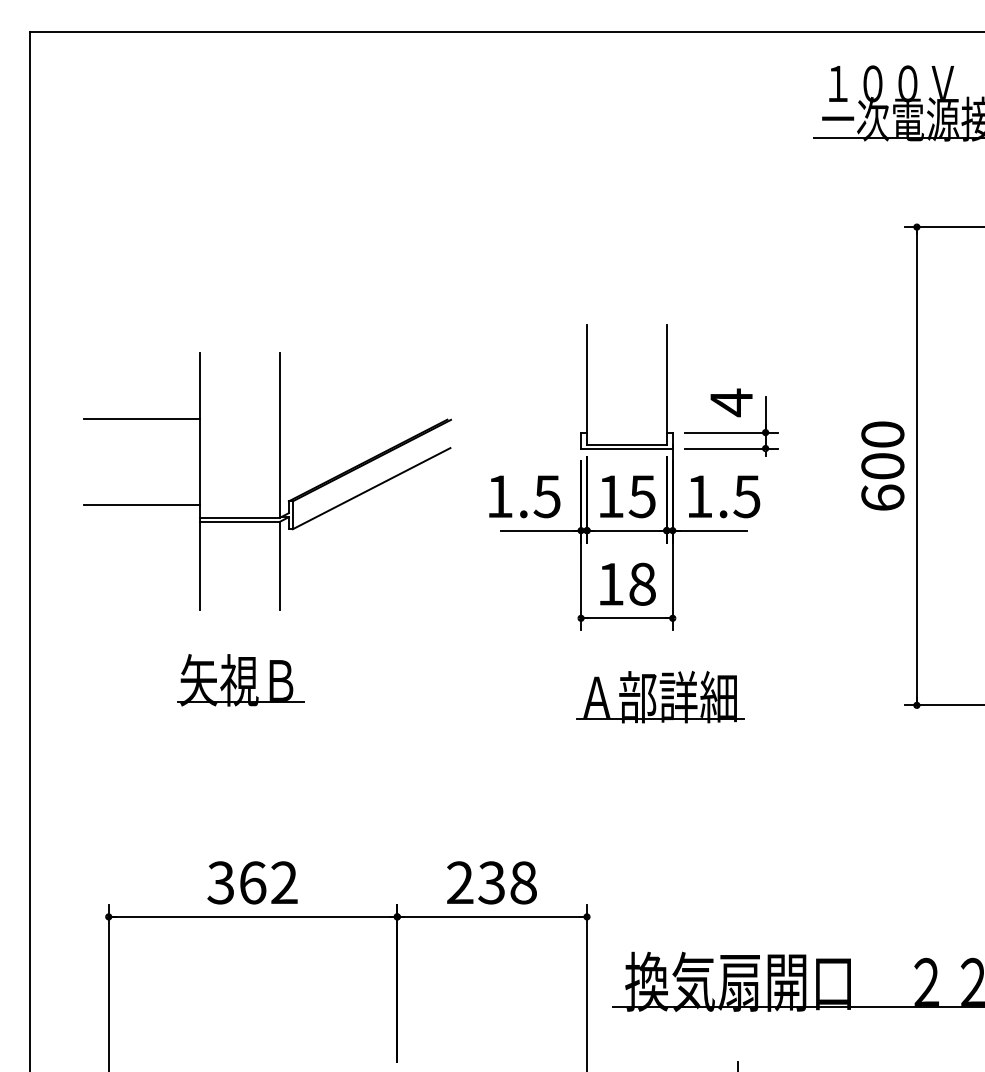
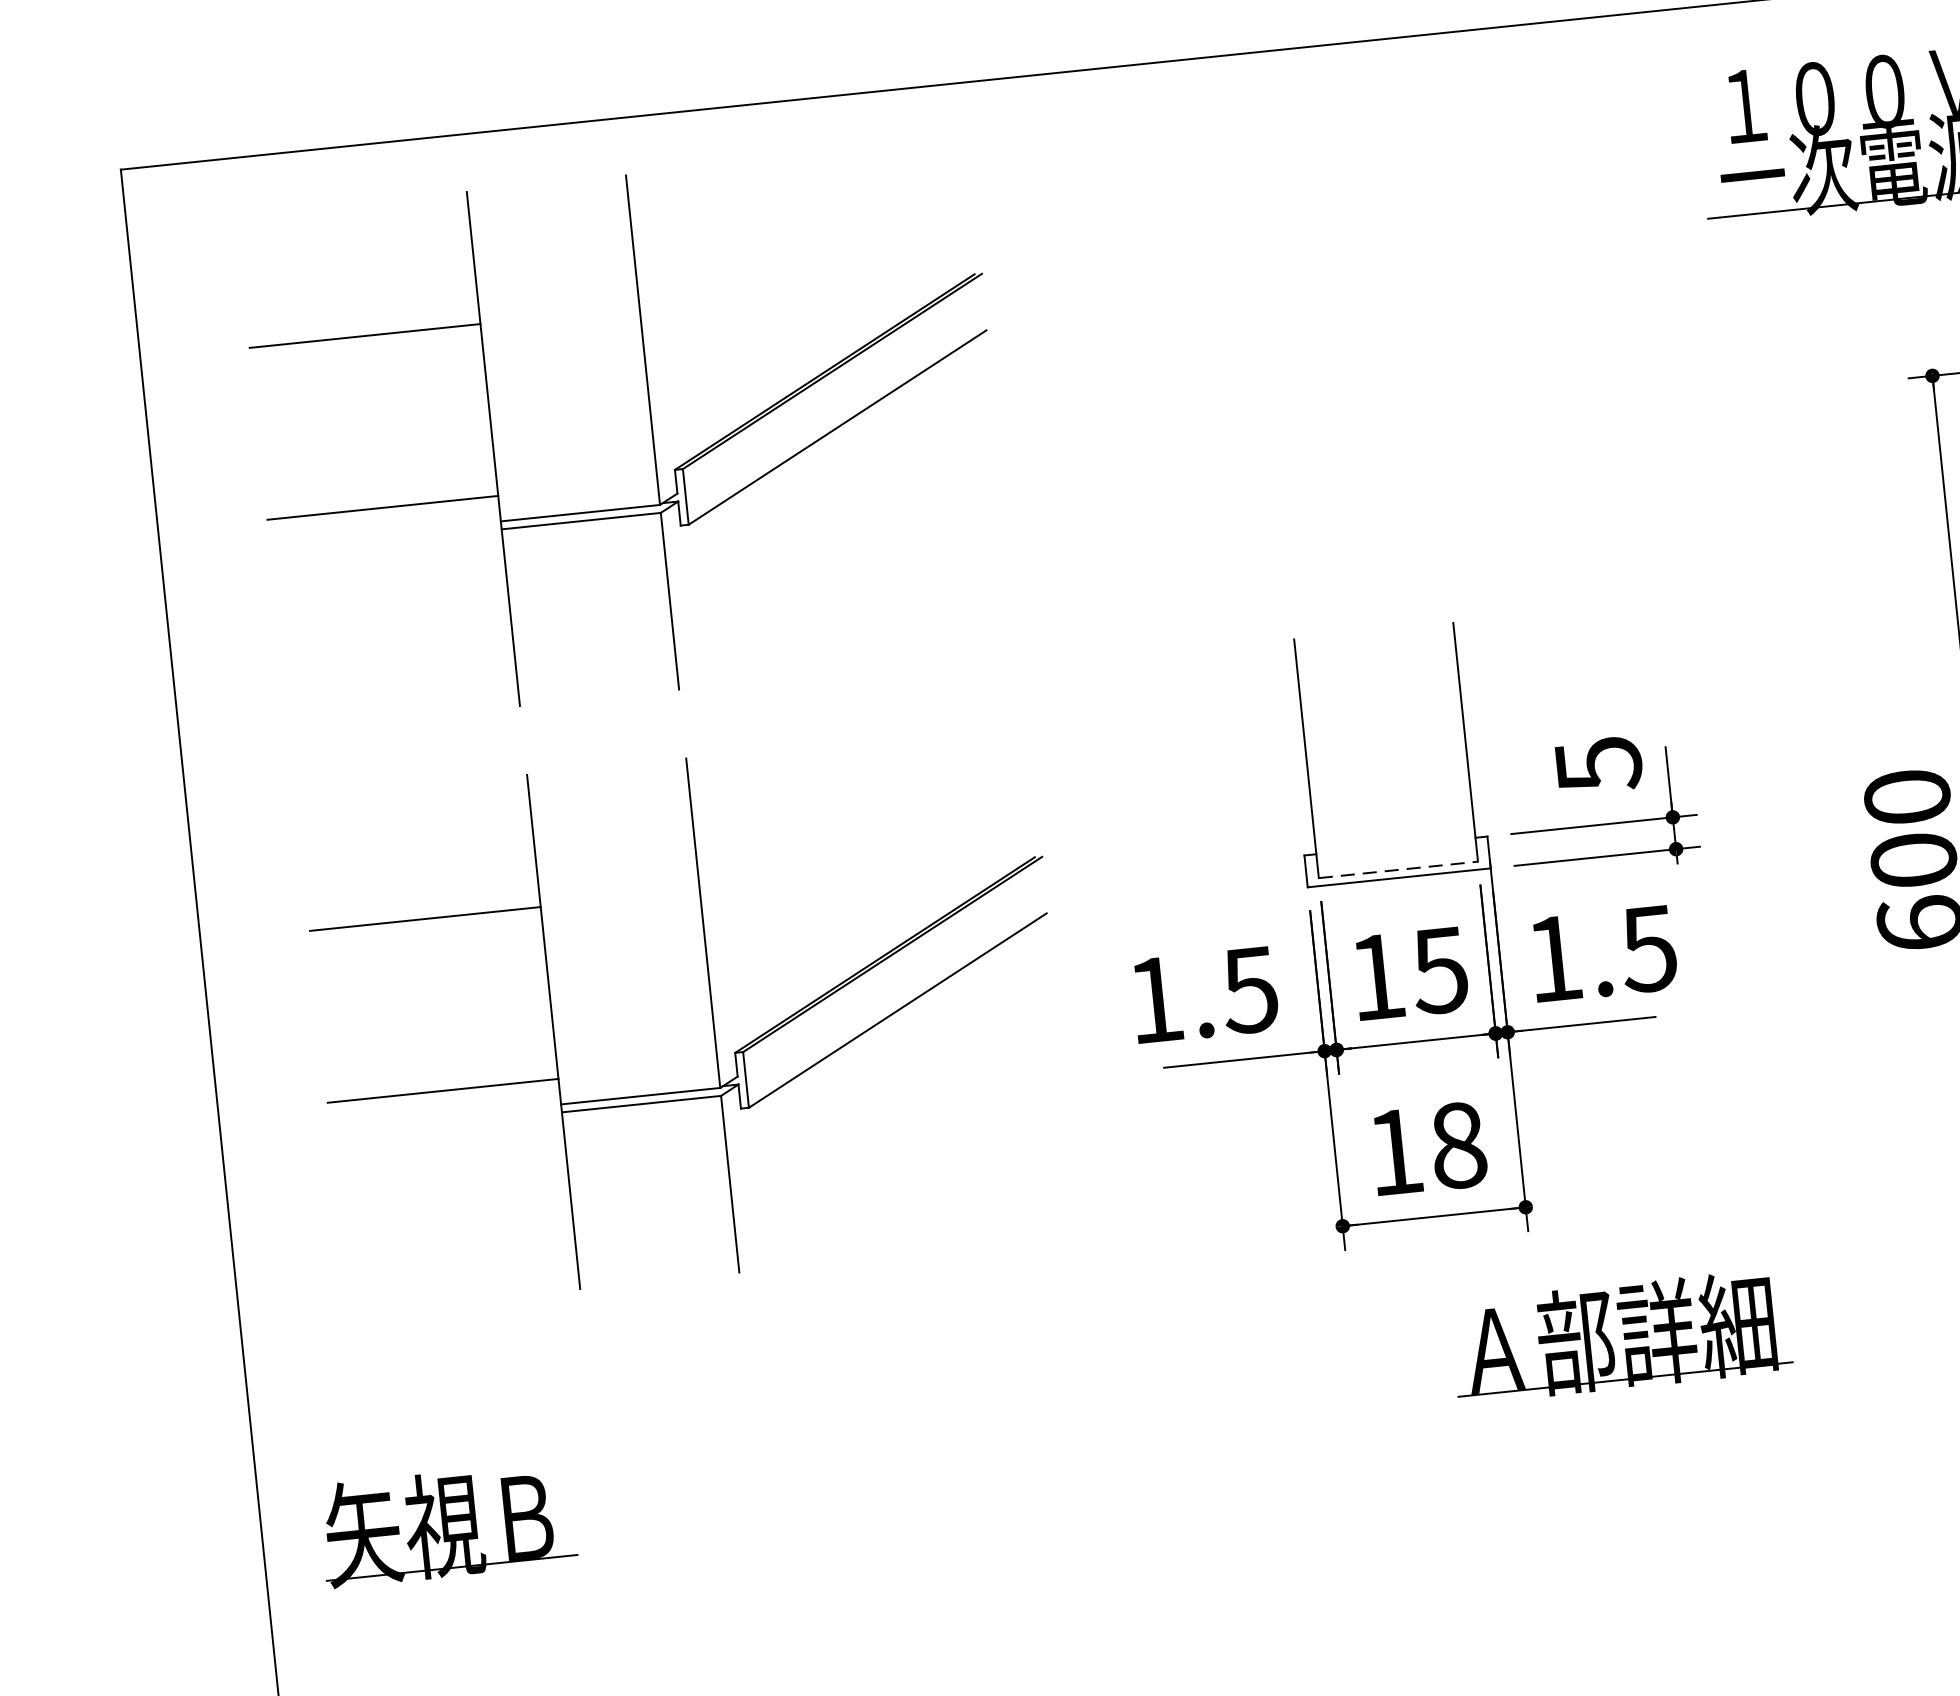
part: (279, 189) -> (652, 432), added
text: (731, 402) -> (1598, 764), 4 -> 5
line: (626, 444) -> (1397, 869), solid -> dashed
part: (240, 680) -> (446, 1525), moved
part: (660, 697) -> (1621, 1337), moved

